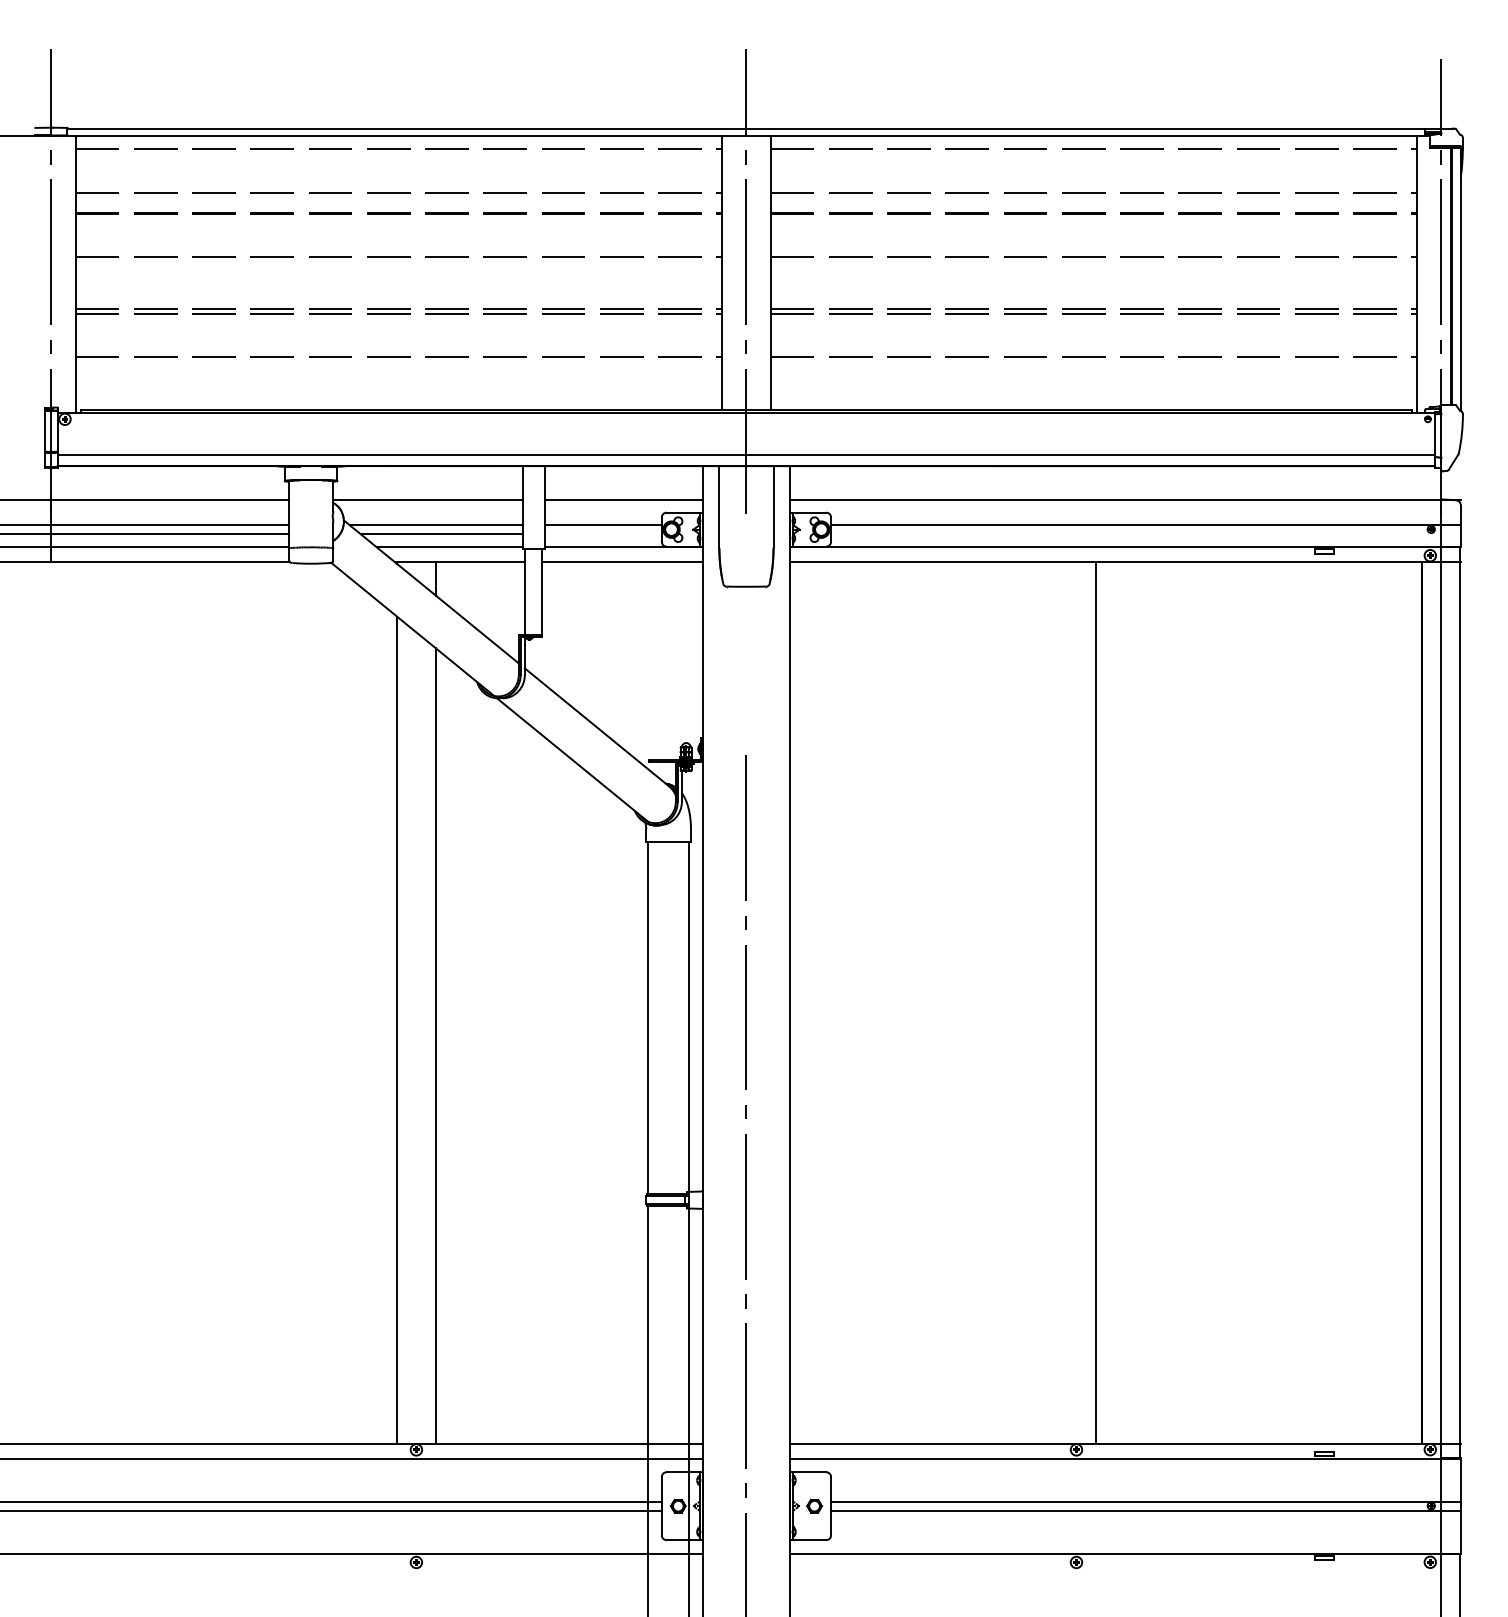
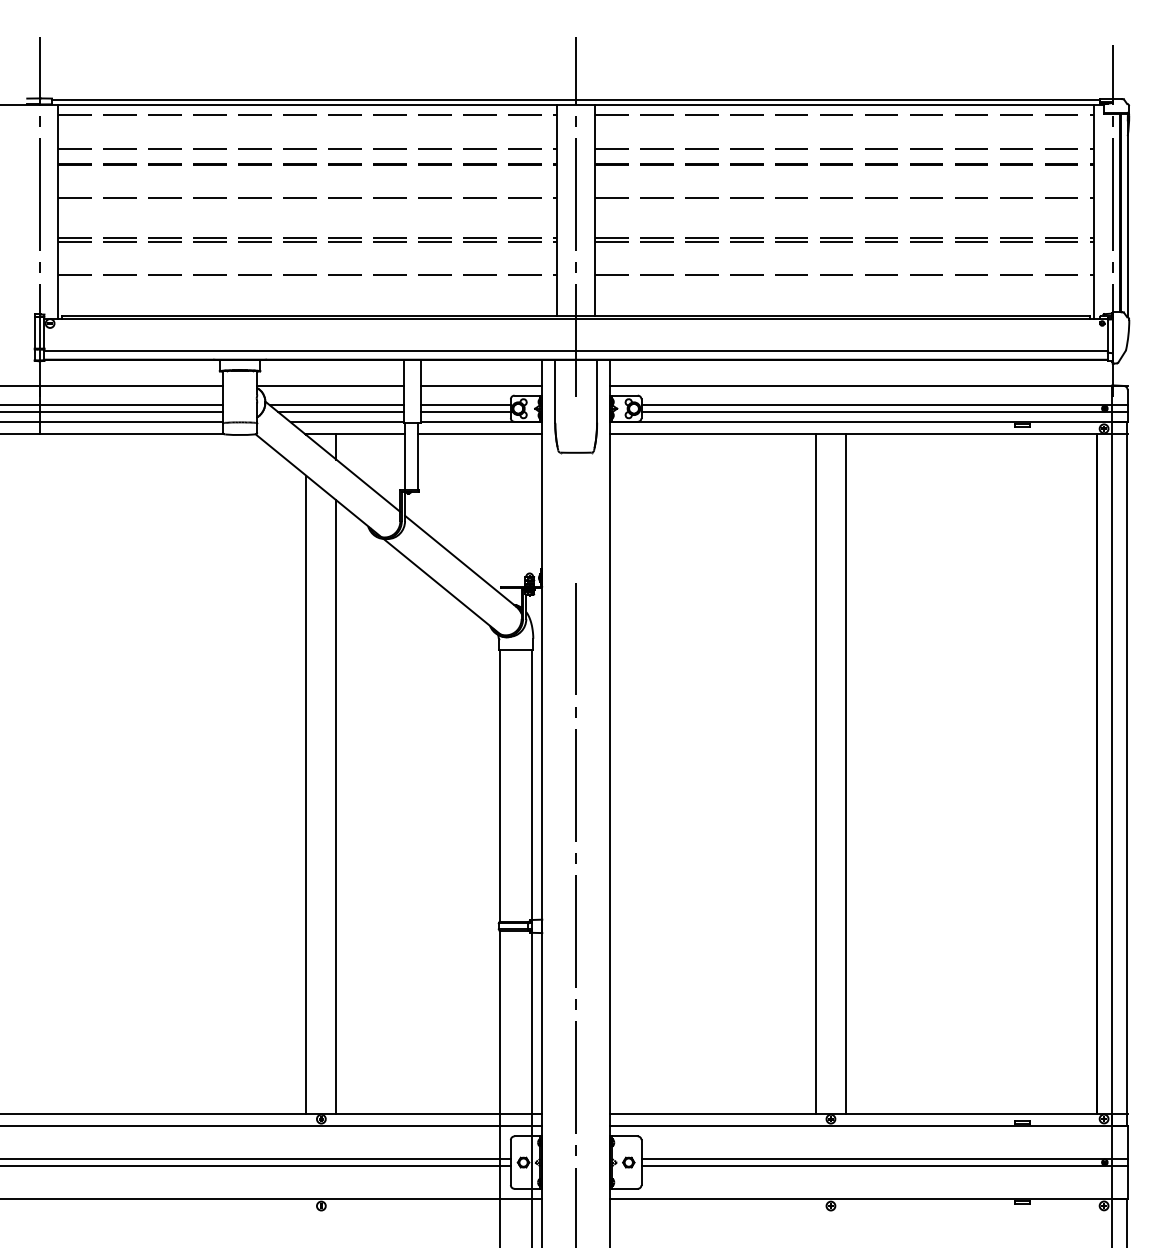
line: (603, 534) -> (465, 412), added
line: (1145, 534) -> (884, 412), added
line: (1057, 1002) -> (816, 773), added

